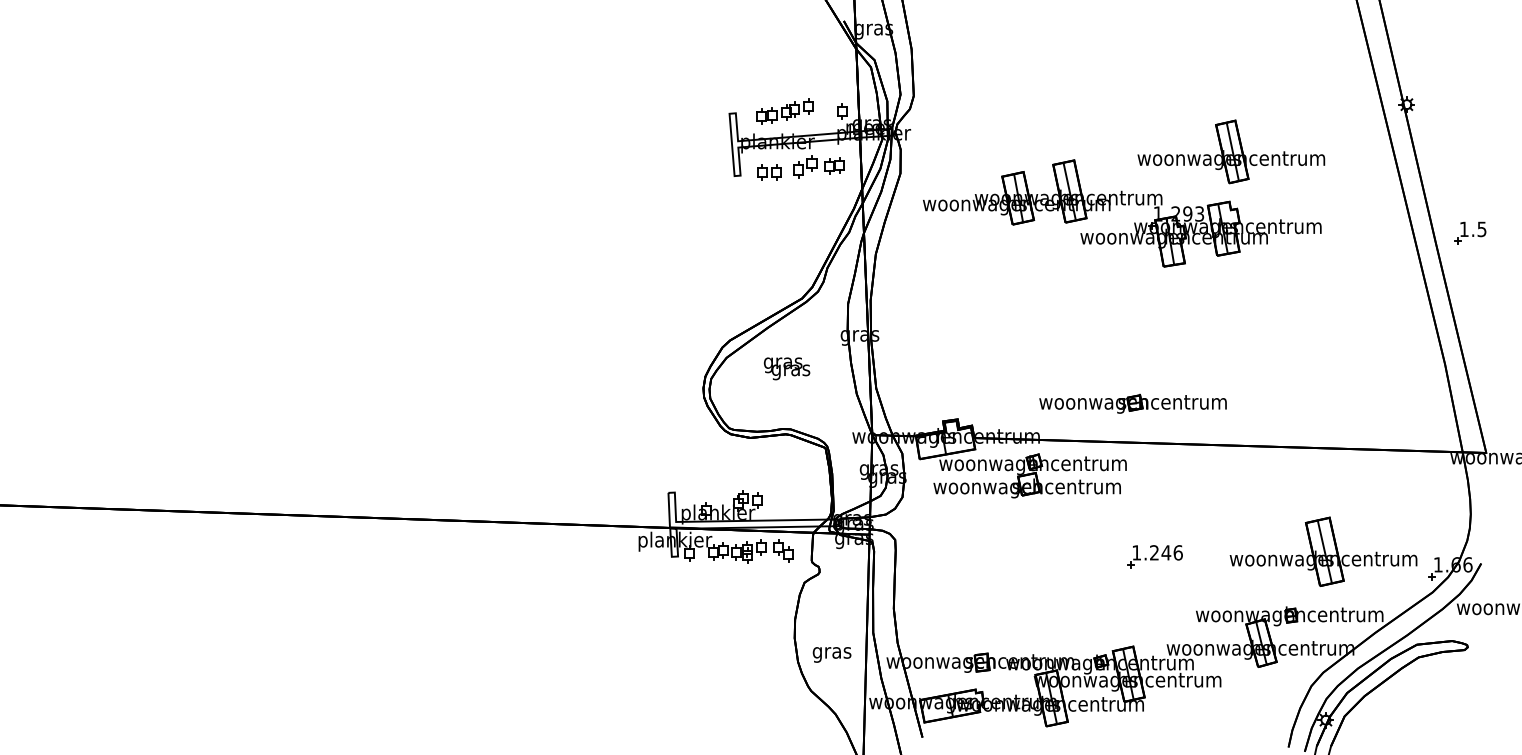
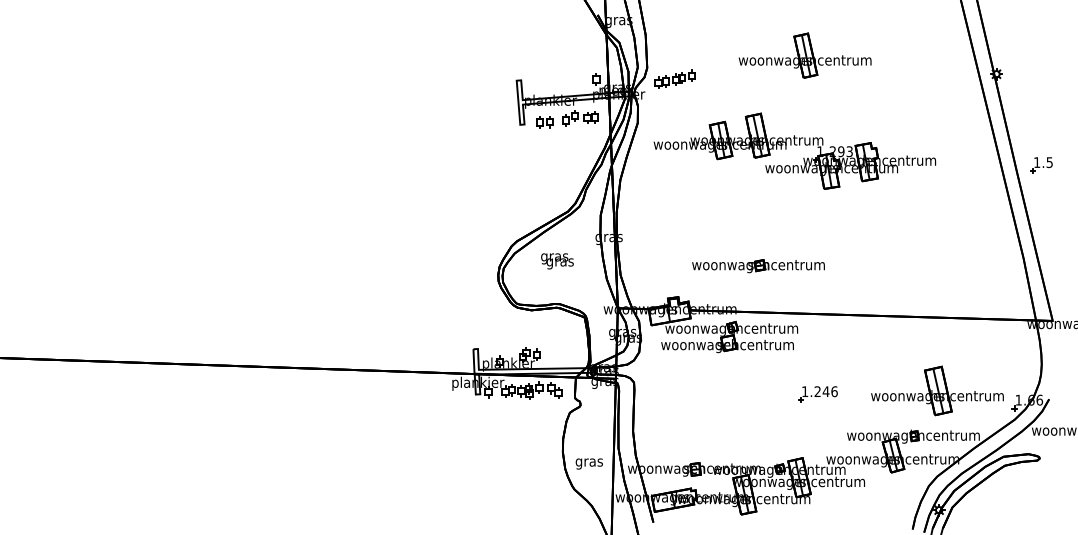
part: (784, 110) -> (674, 78), moved
part: (1230, 151) -> (804, 55), moved
part: (1133, 404) -> (758, 266), moved

